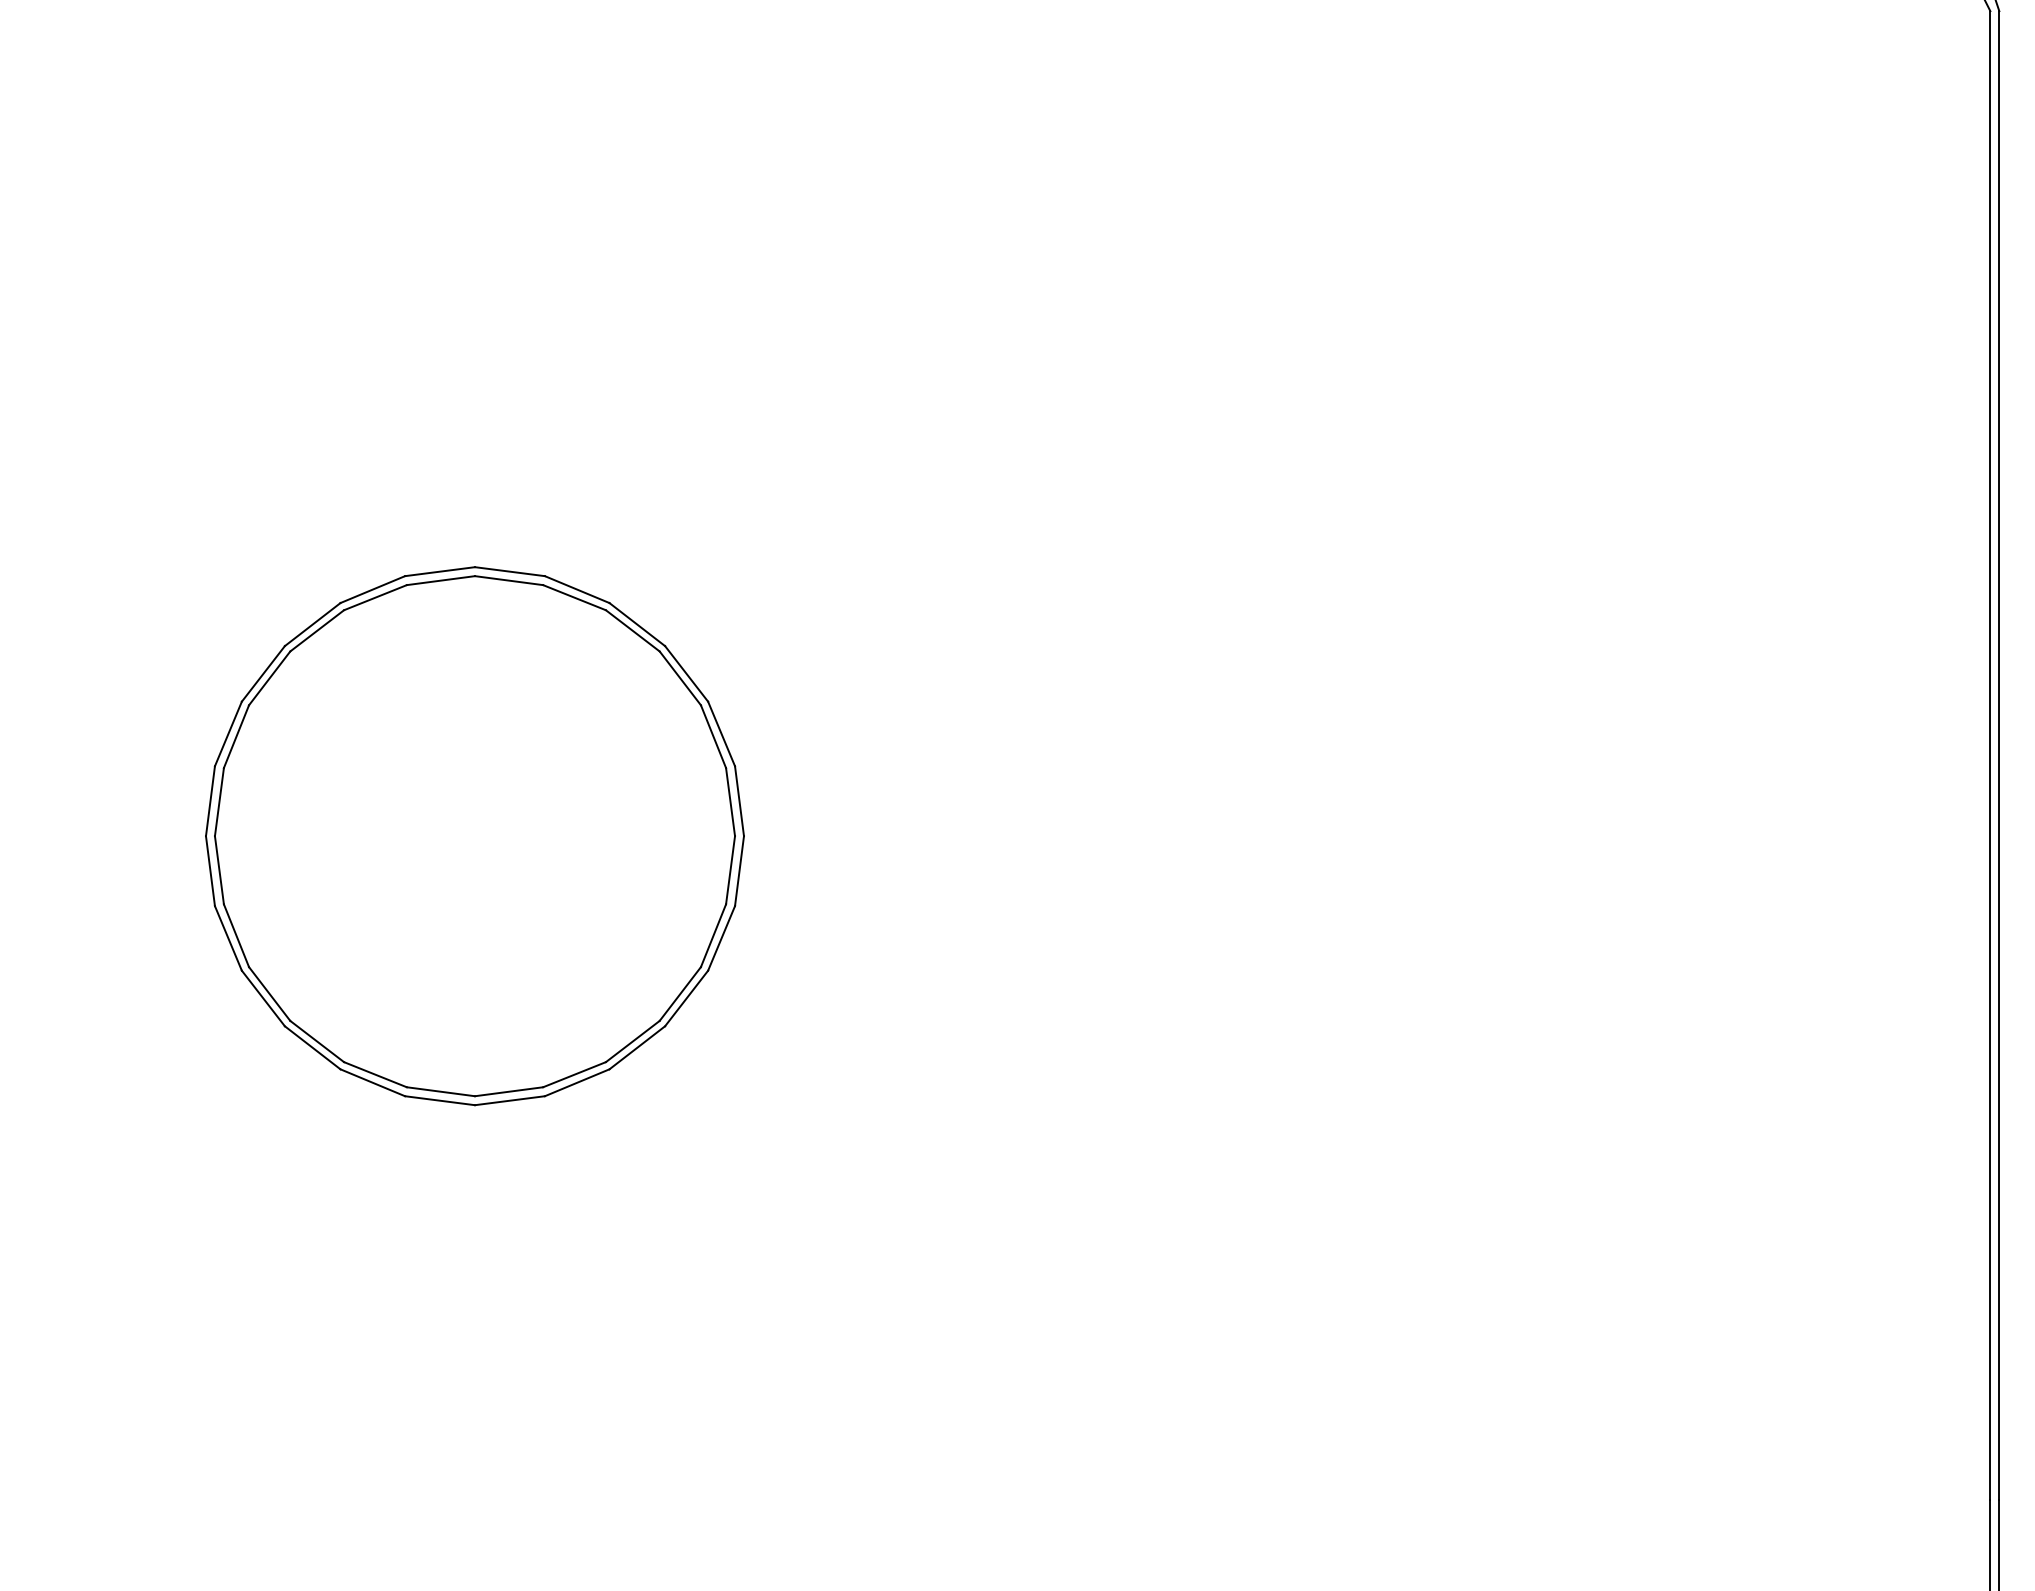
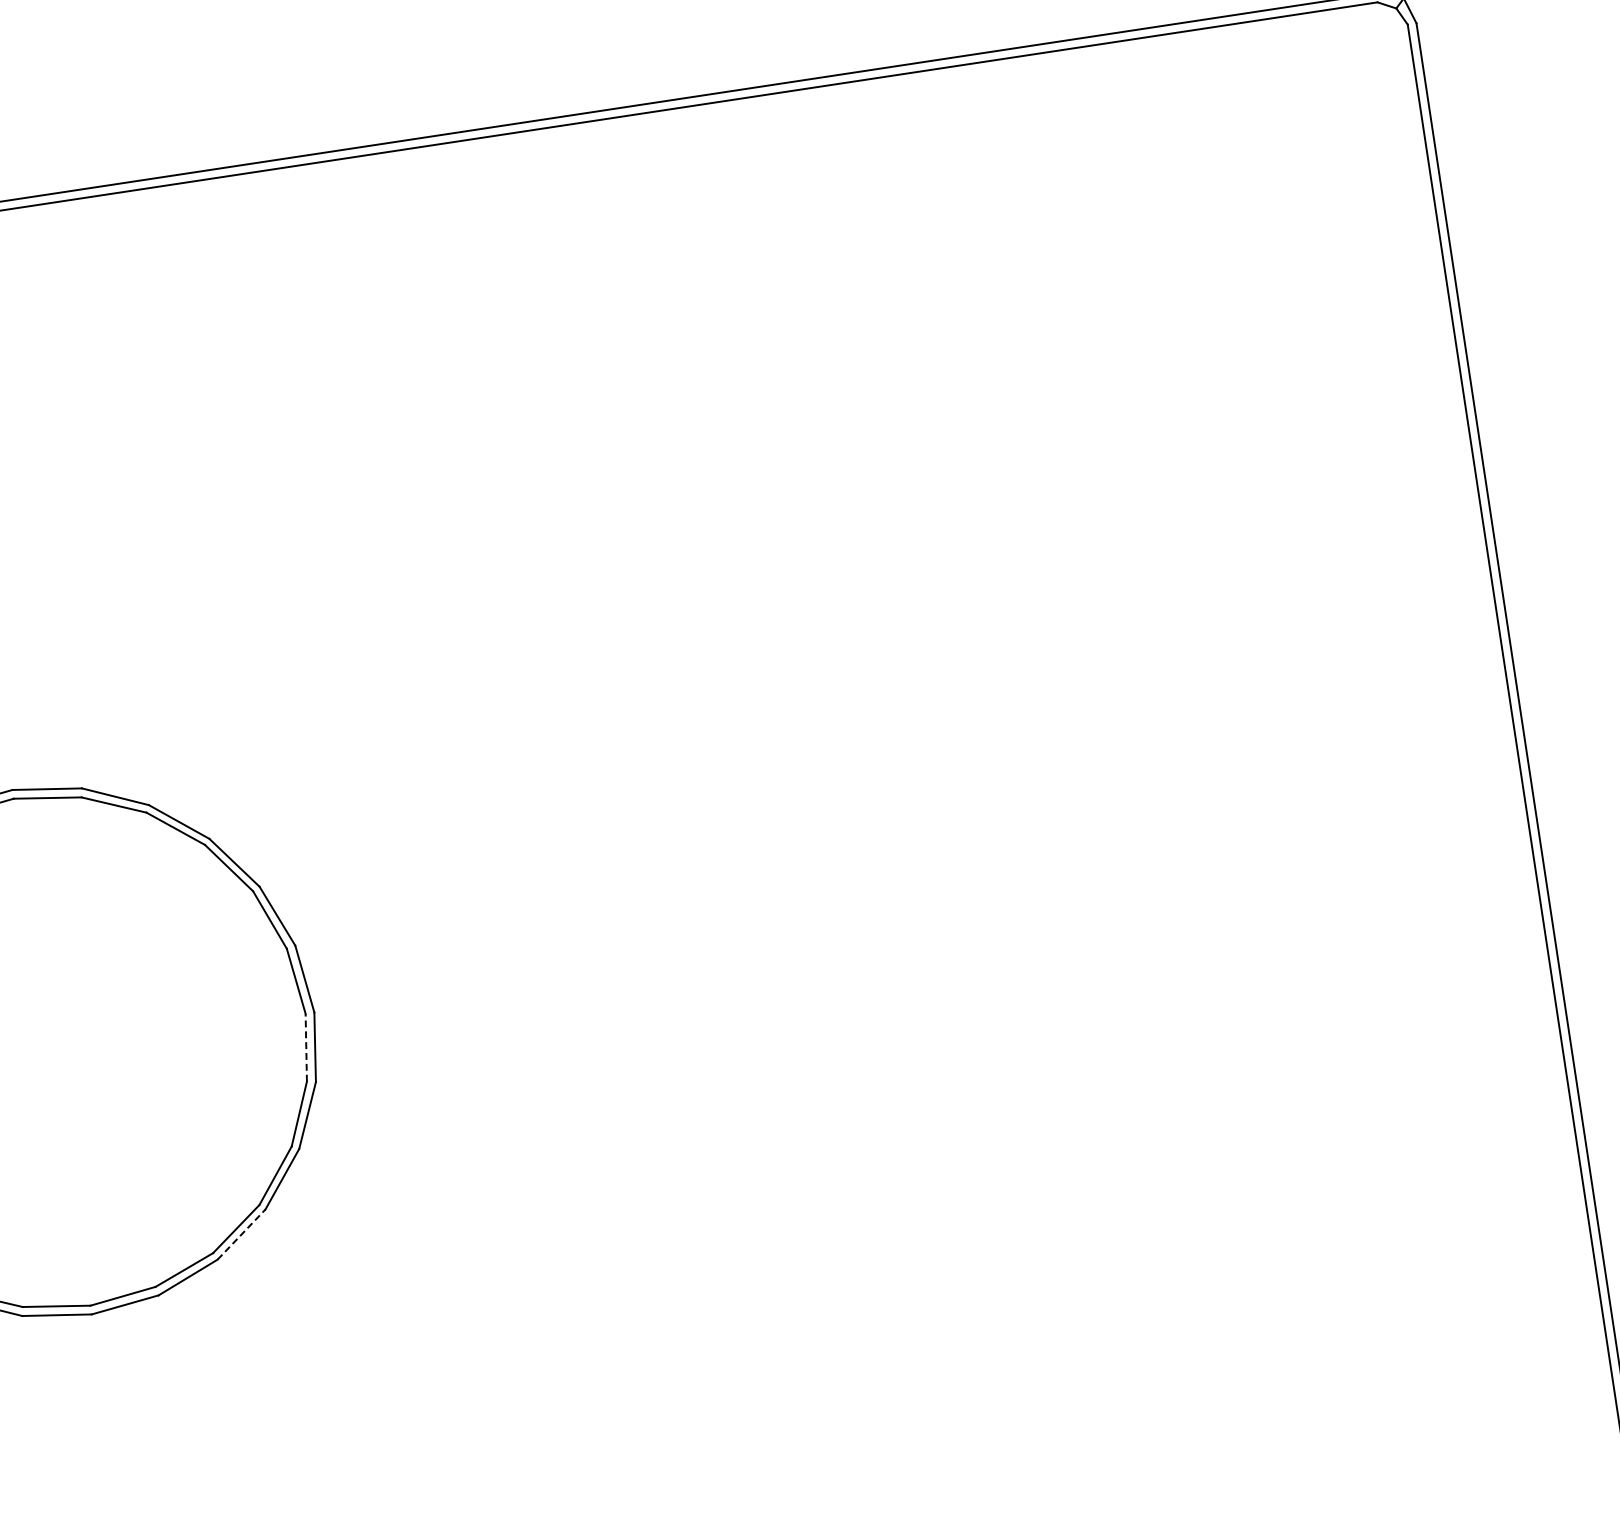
line: (730, 869) -> (306, 1047), solid -> dashed
line: (637, 1047) -> (241, 1234), solid -> dashed

